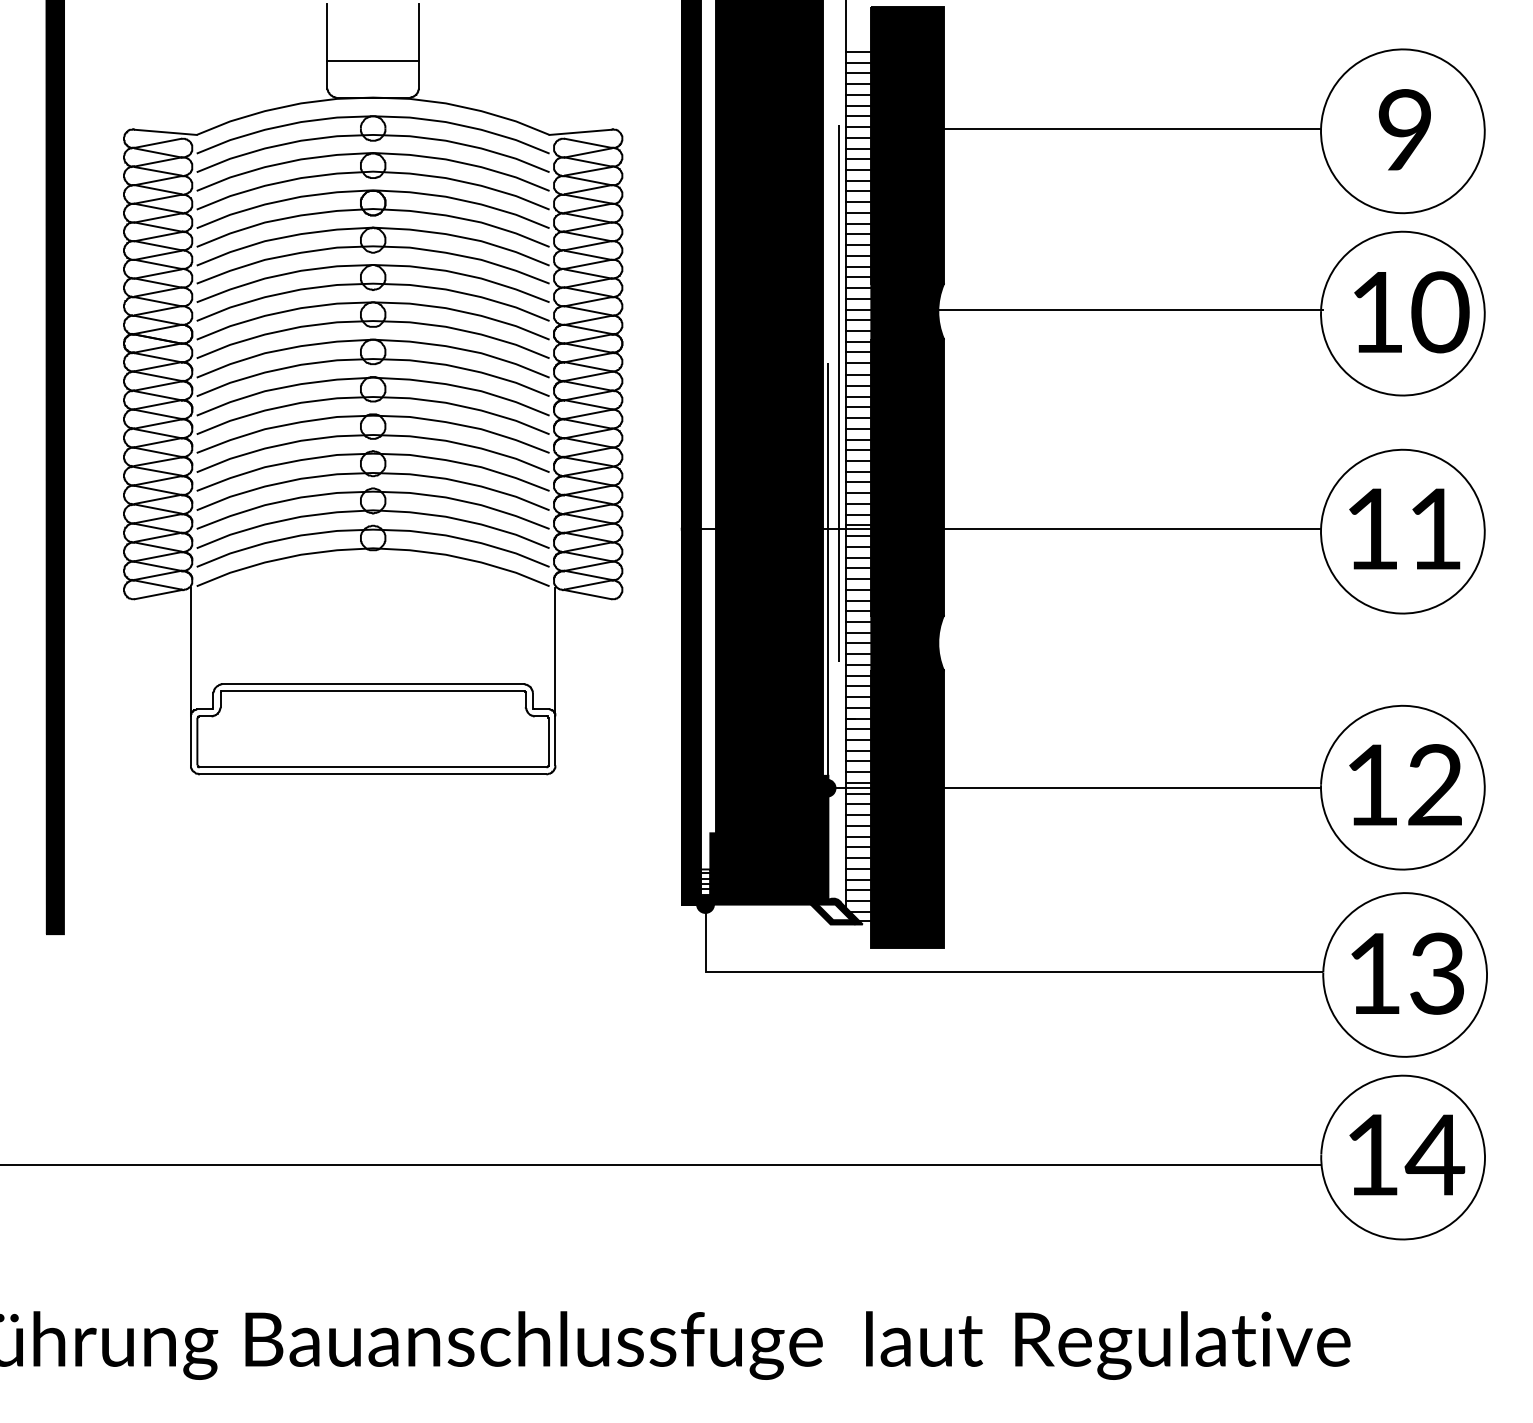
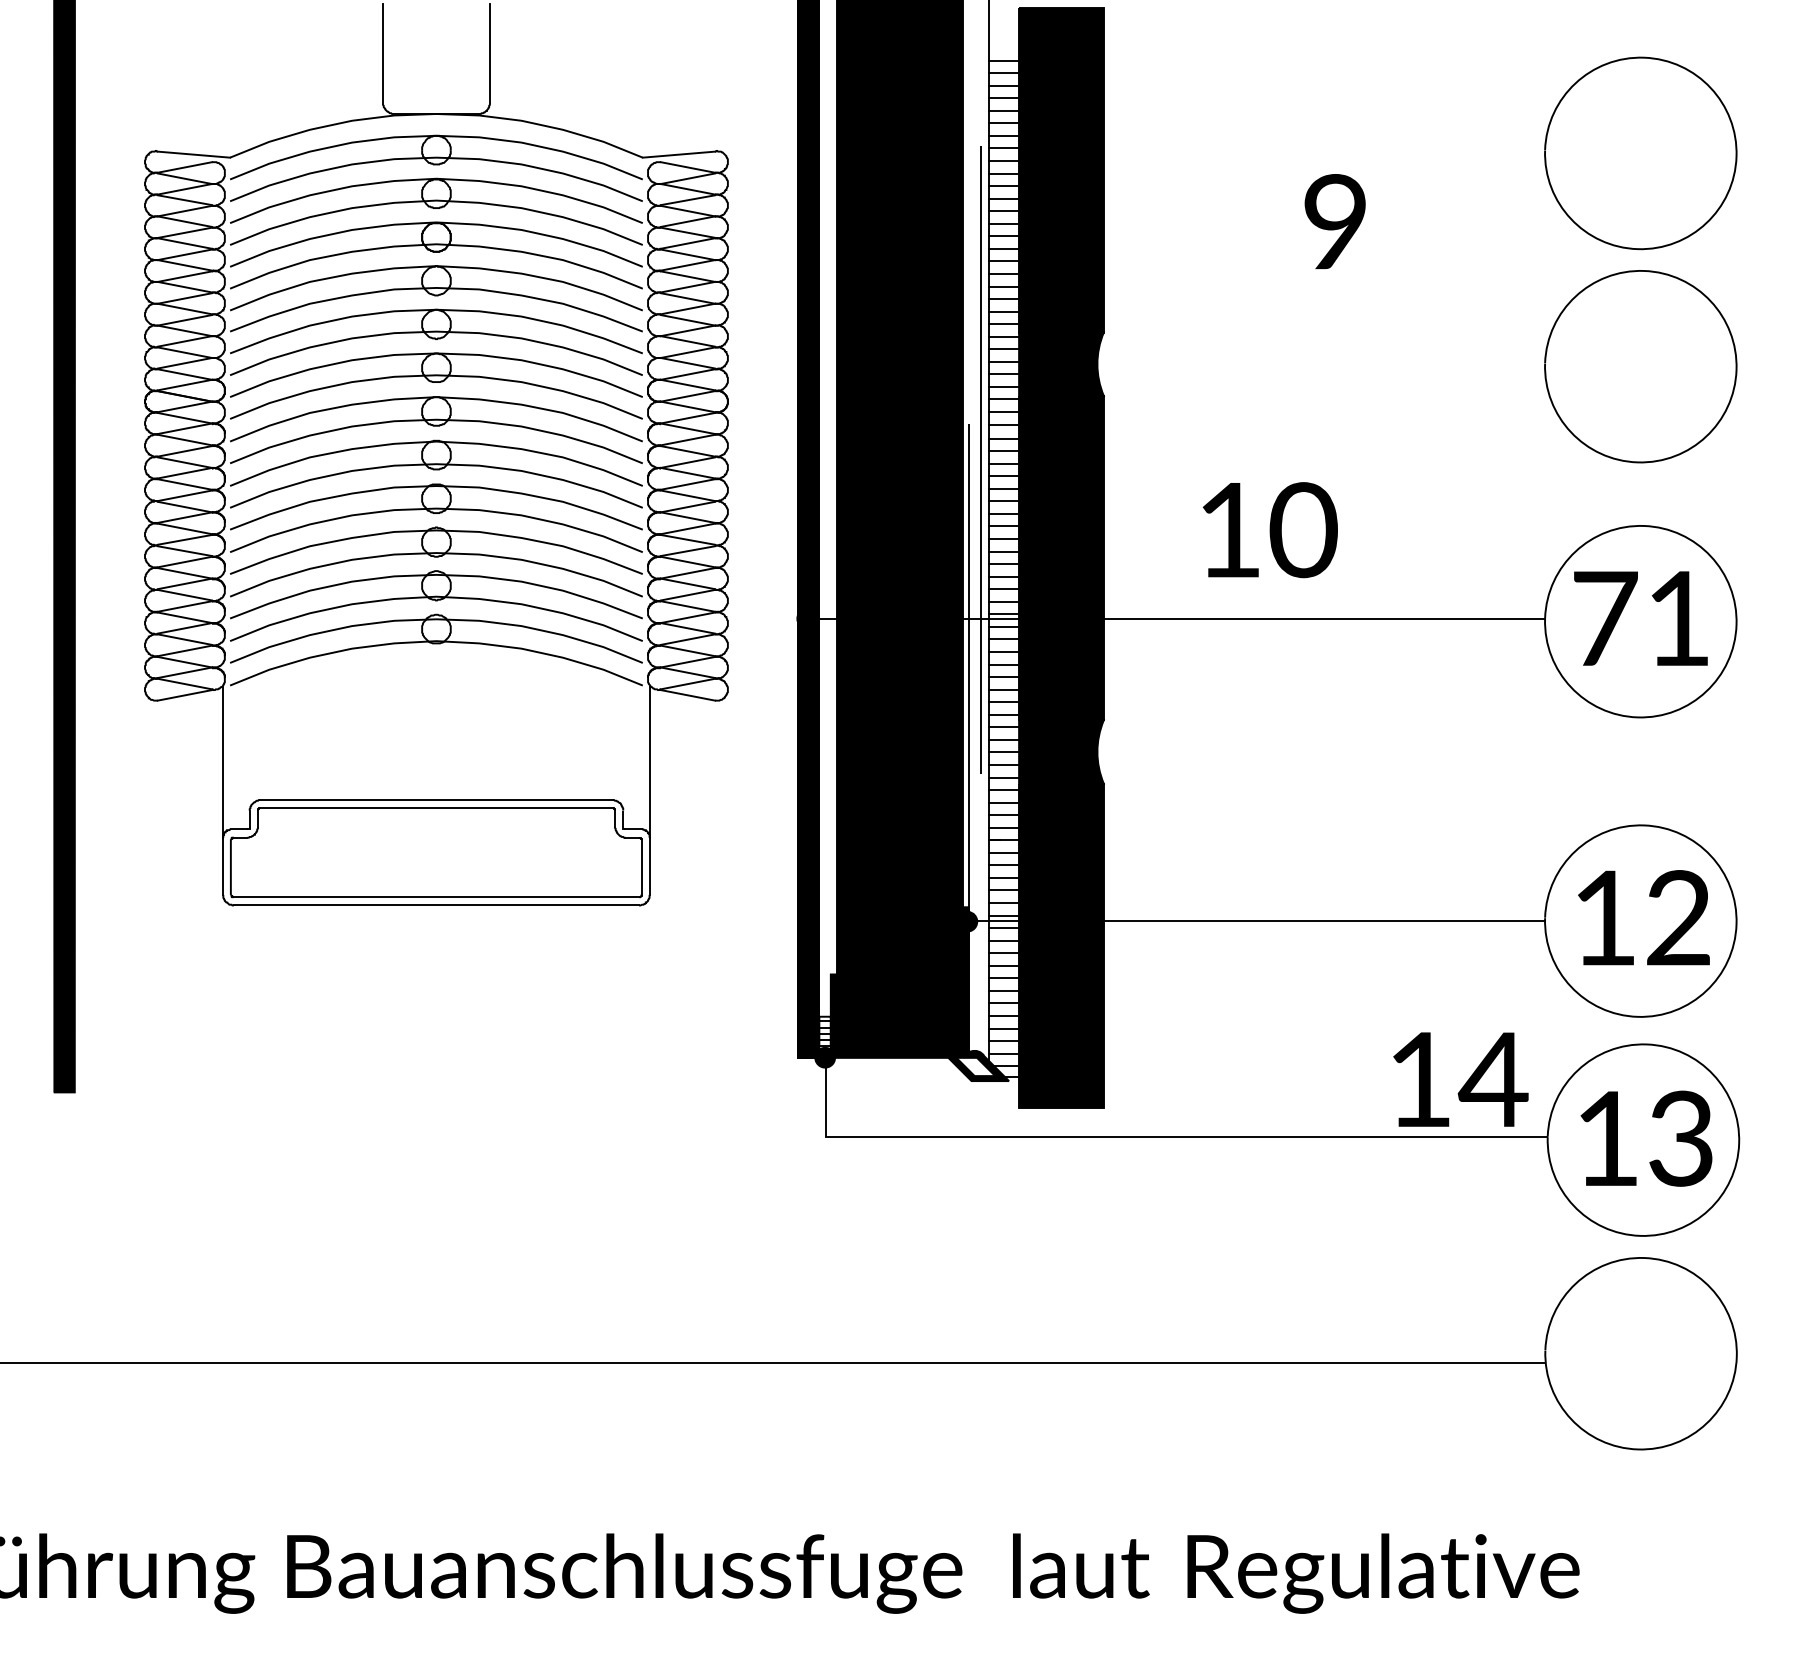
line: (372, 61) -> (435, 71), removed
line: (1110, 128) -> (1298, 150), removed
text: (1404, 129) -> (1334, 221), moved
line: (1111, 310) -> (1300, 362), removed
text: (1411, 312) -> (1269, 530), moved
text: (1372, 528) -> (1605, 618), 1 -> 7
text: (1406, 1154) -> (1460, 1079), moved

